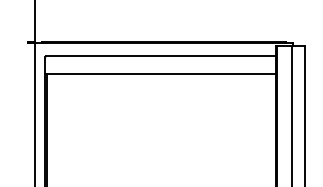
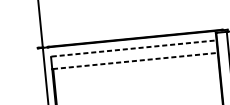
line: (161, 56) -> (134, 48), solid -> dashed
line: (161, 73) -> (135, 60), solid -> dashed

